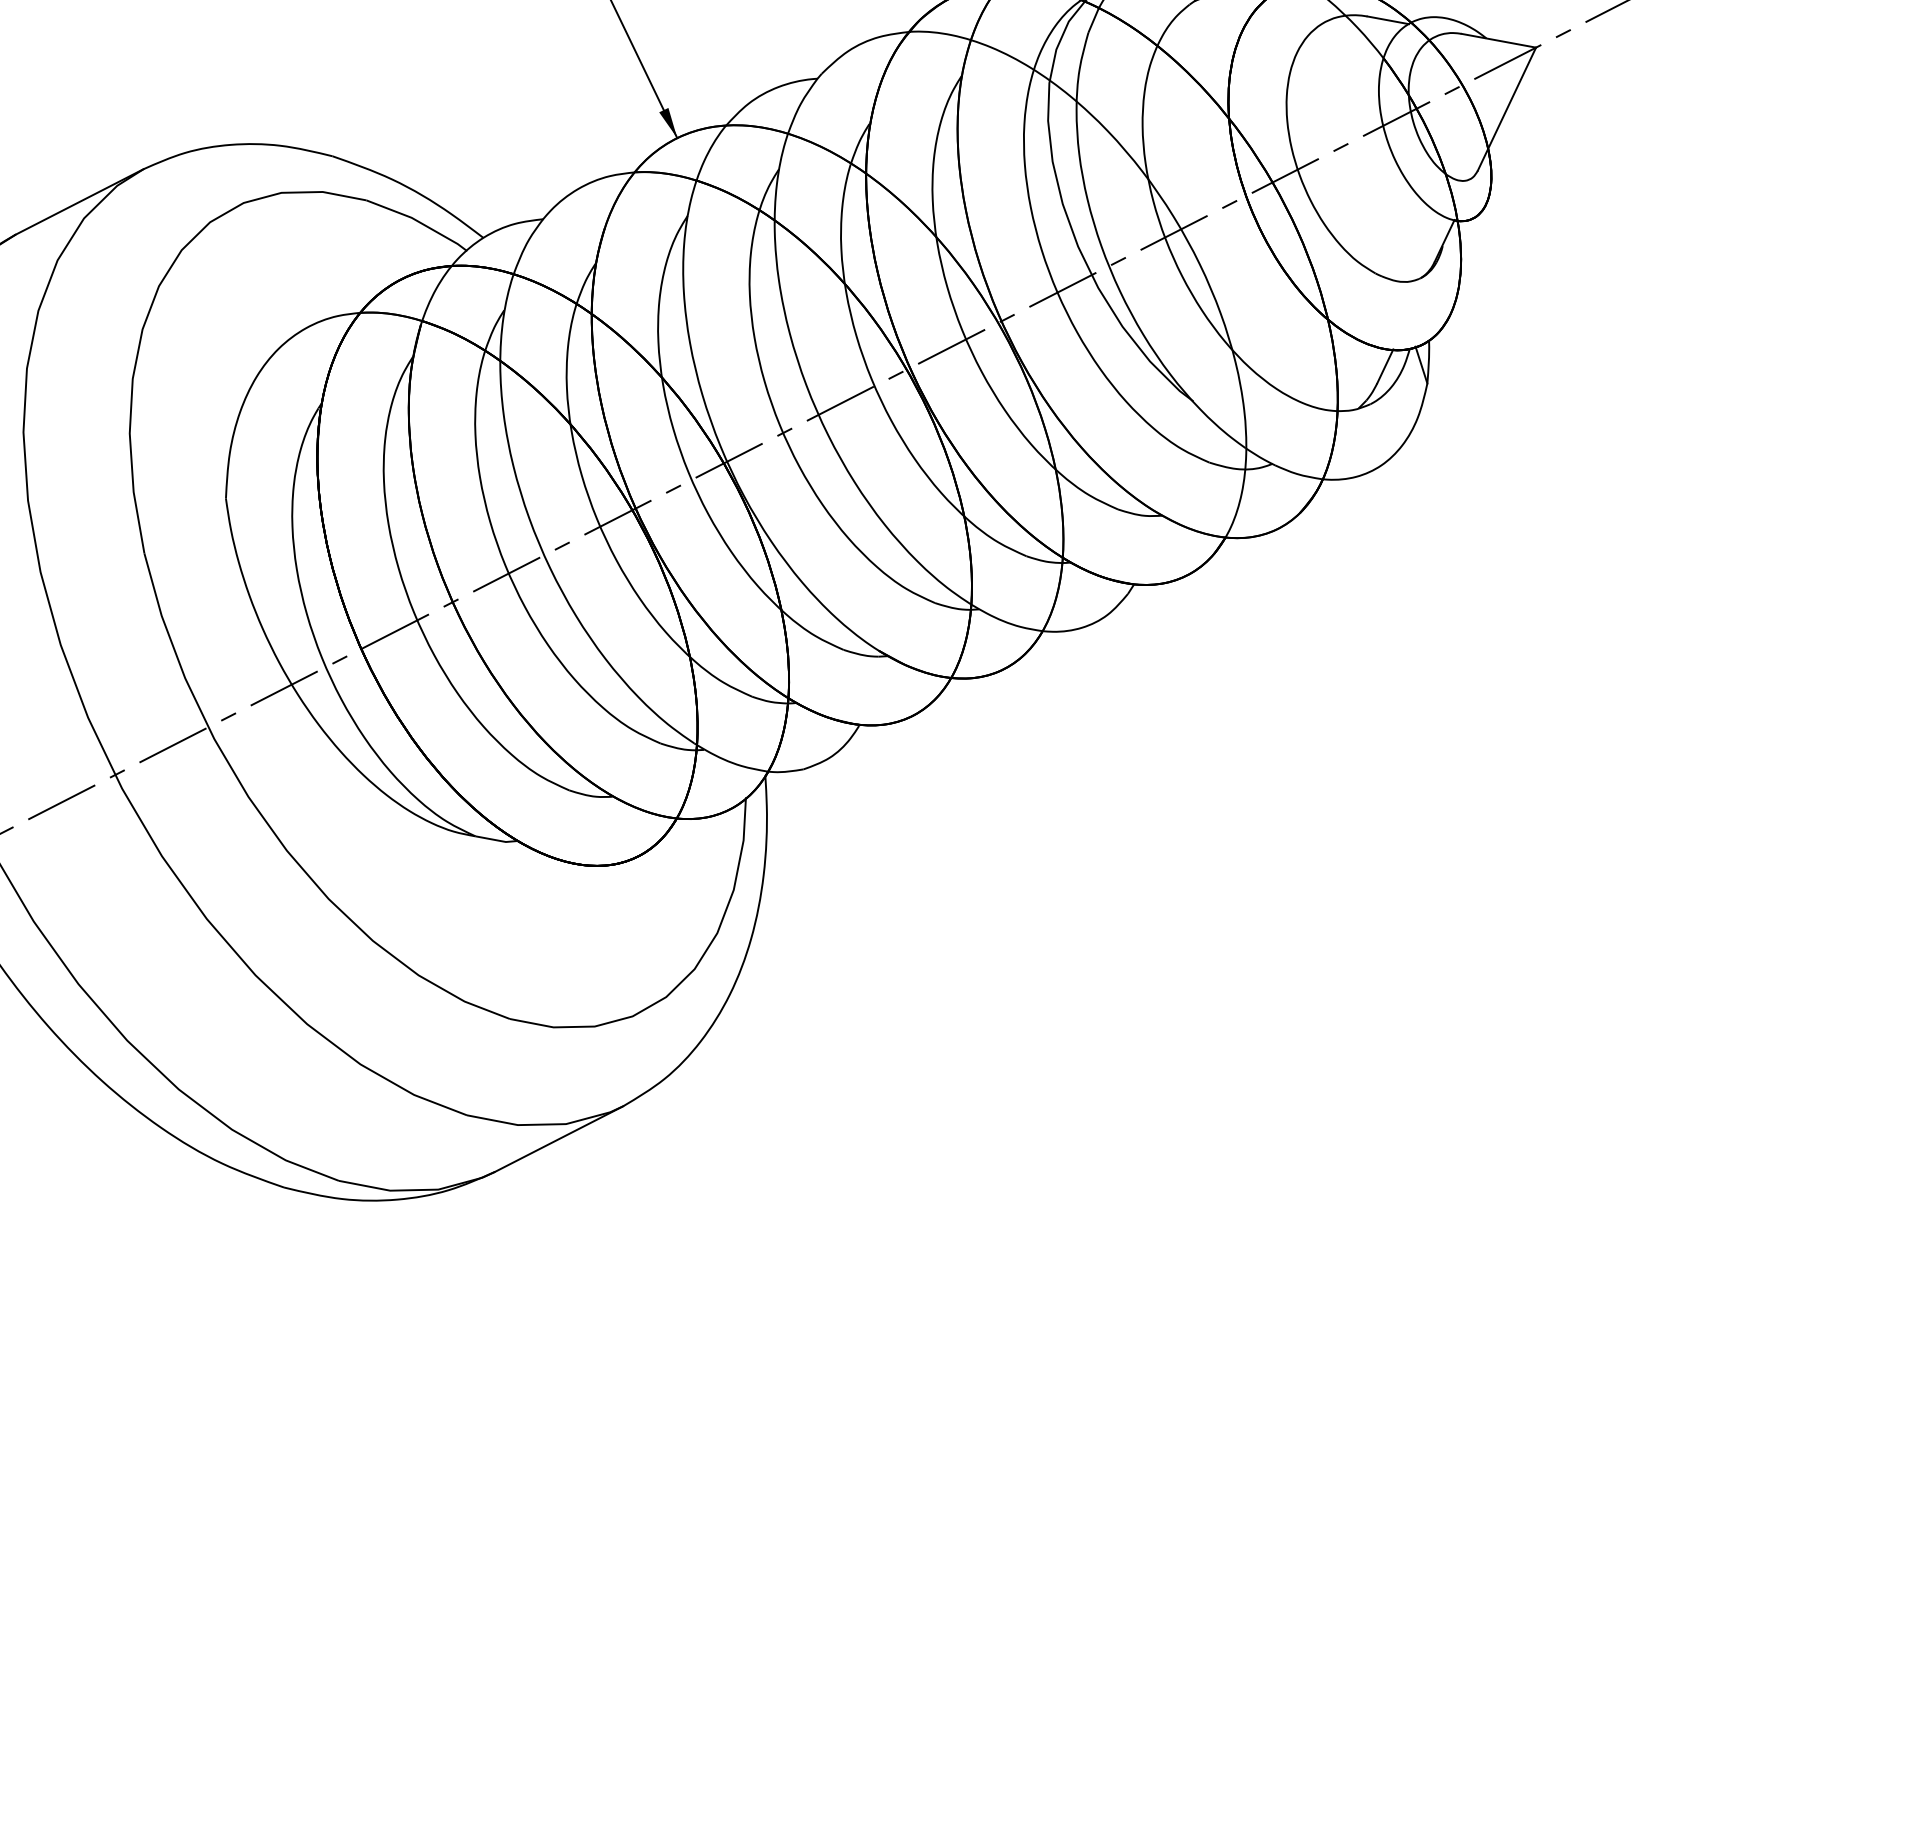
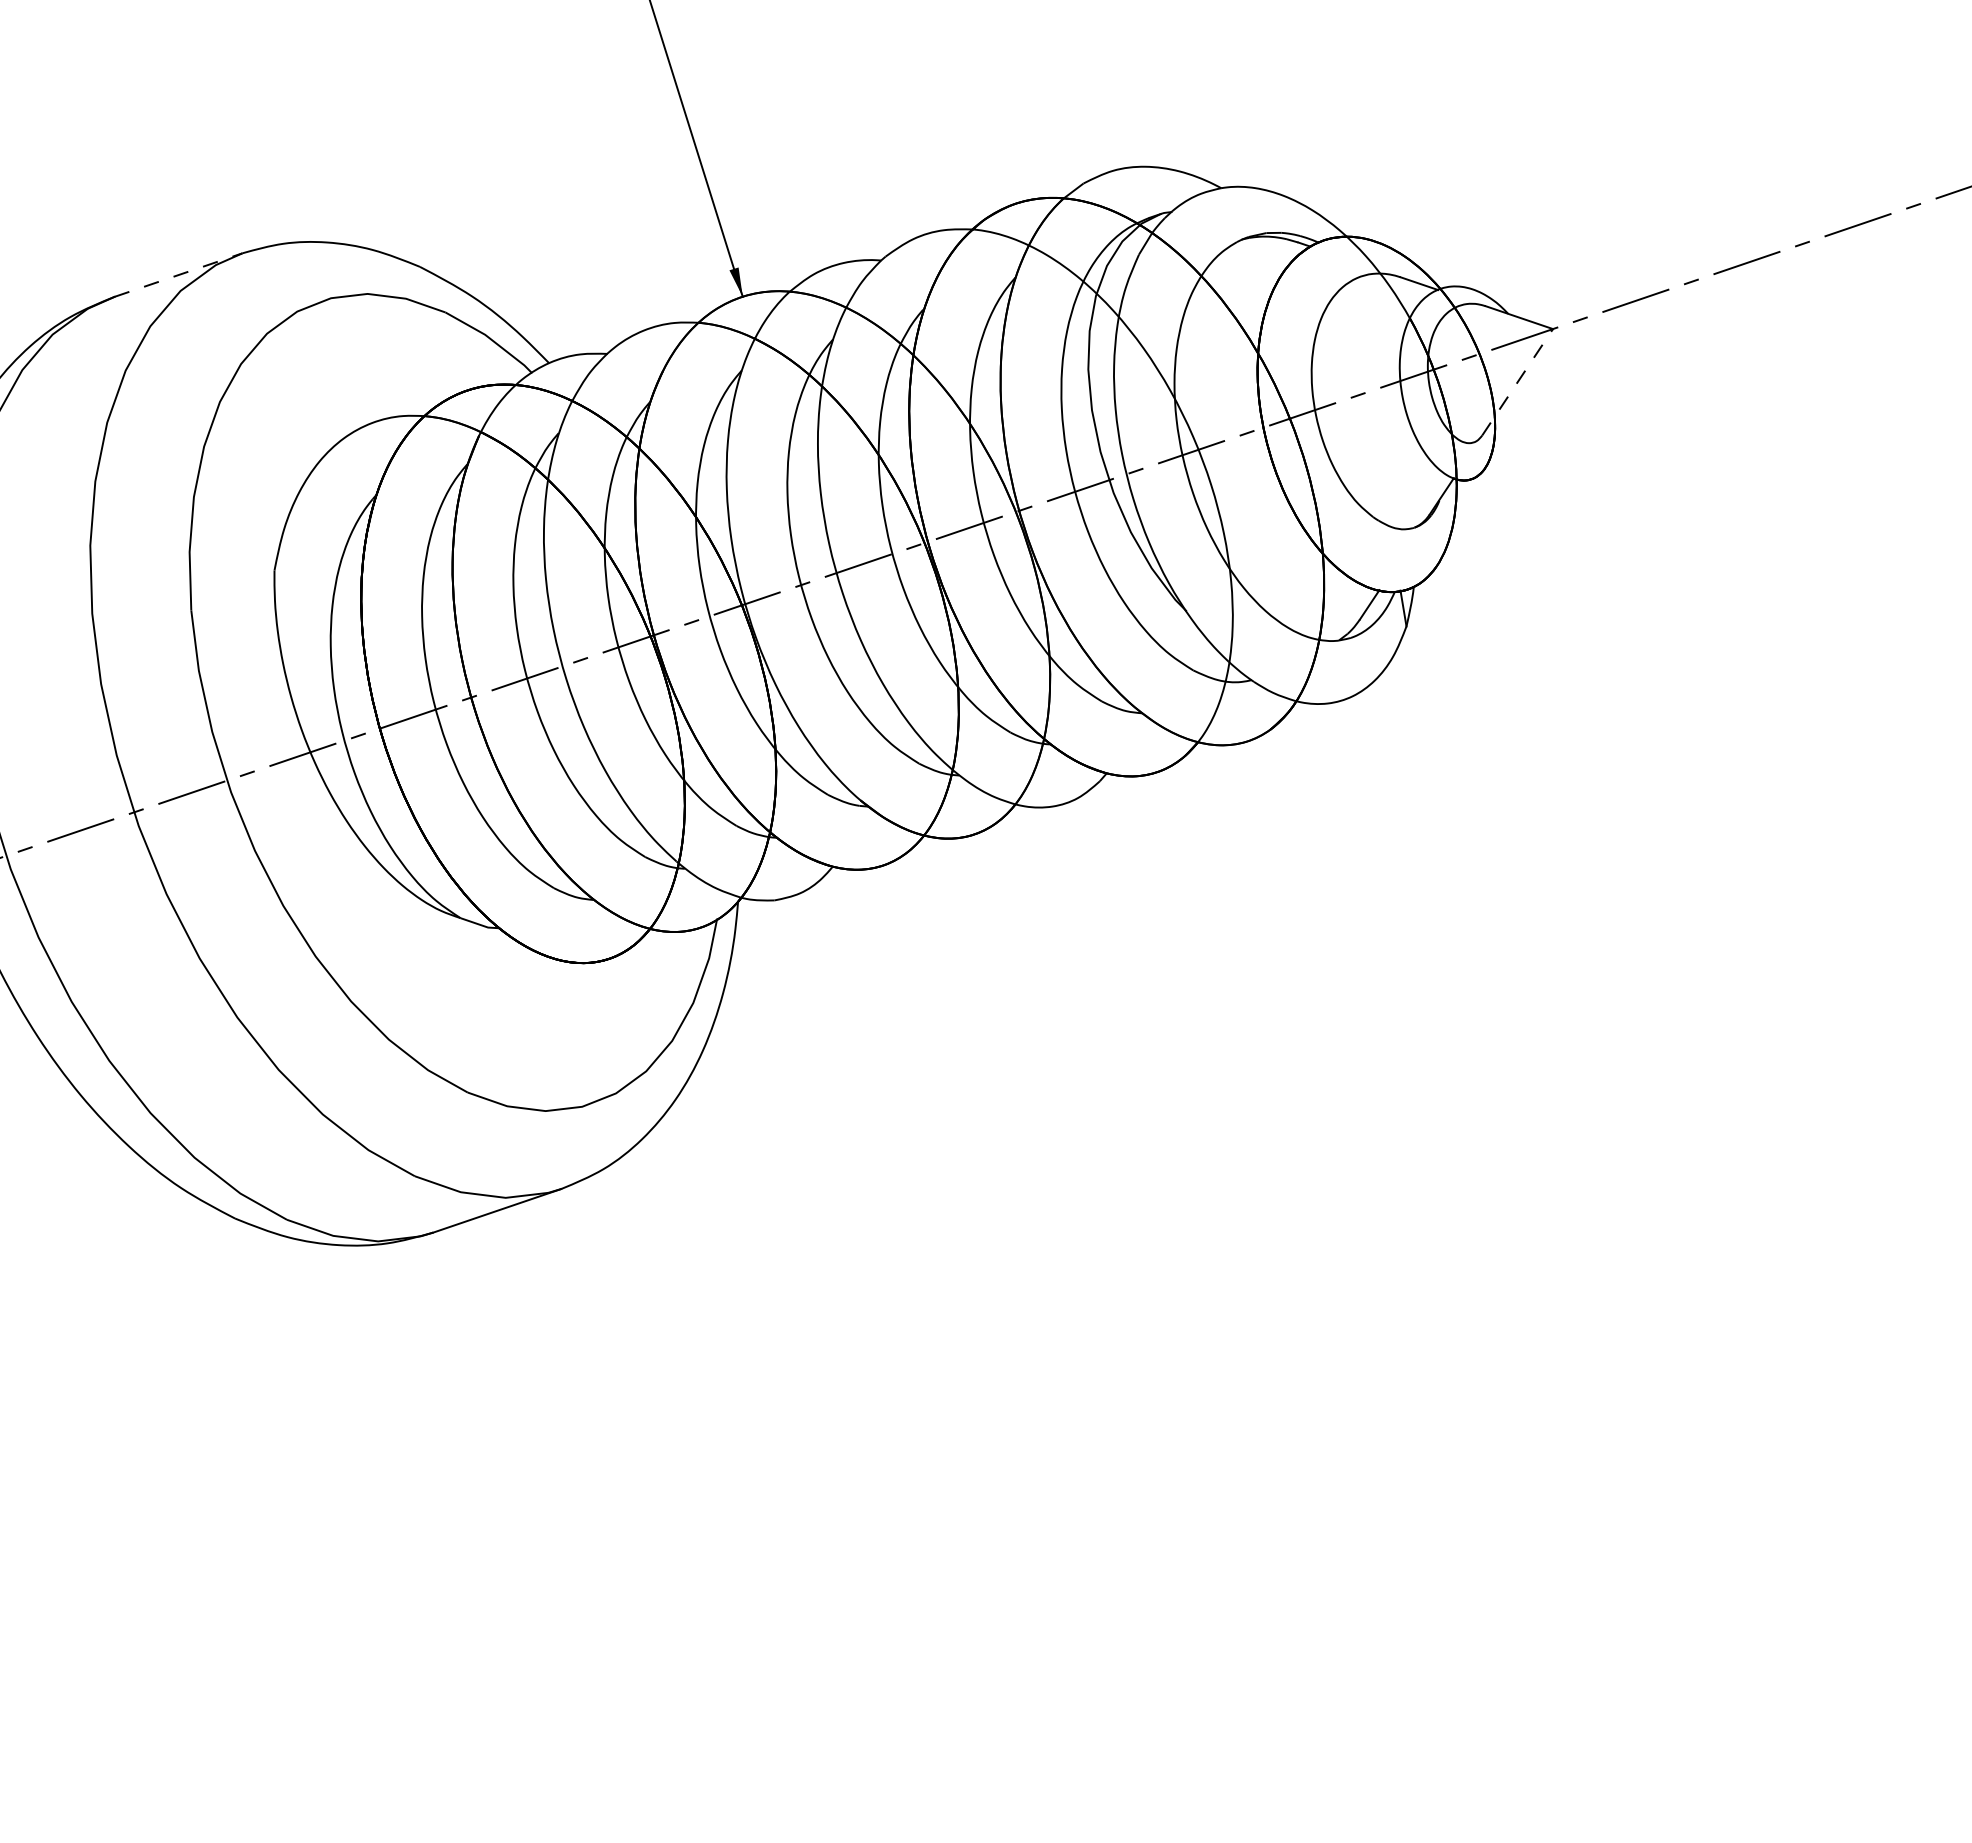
line: (1506, 109) -> (1517, 382), solid -> dashed
line: (79, 202) -> (178, 275), solid -> dashed

